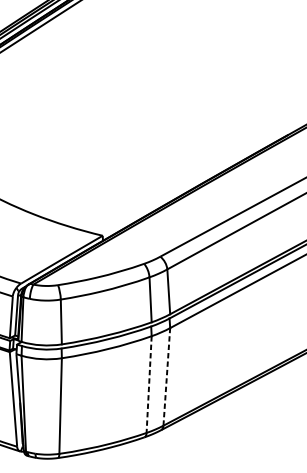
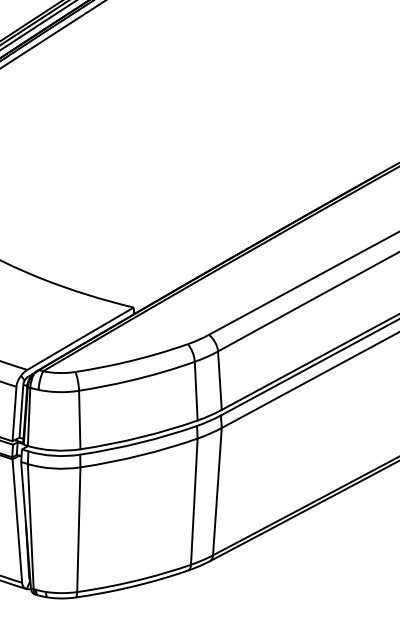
line: (166, 376) -> (217, 491), dashed -> solid
line: (149, 385) -> (194, 502), dashed -> solid

